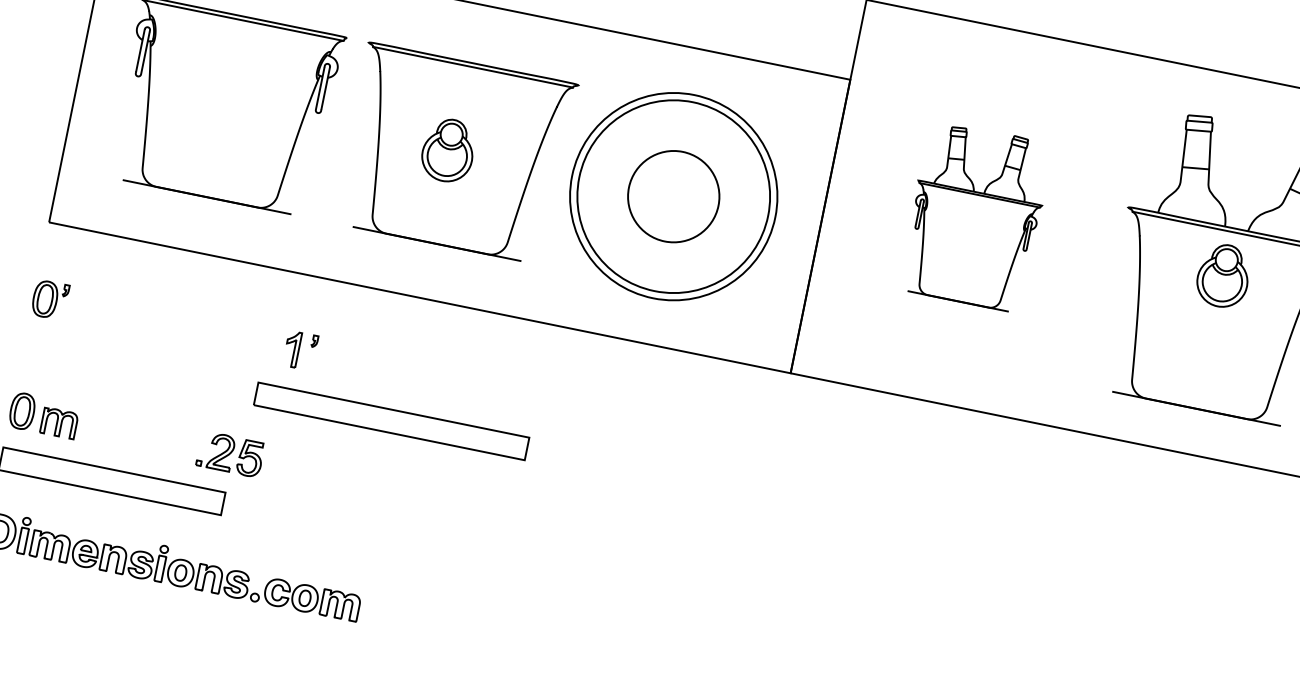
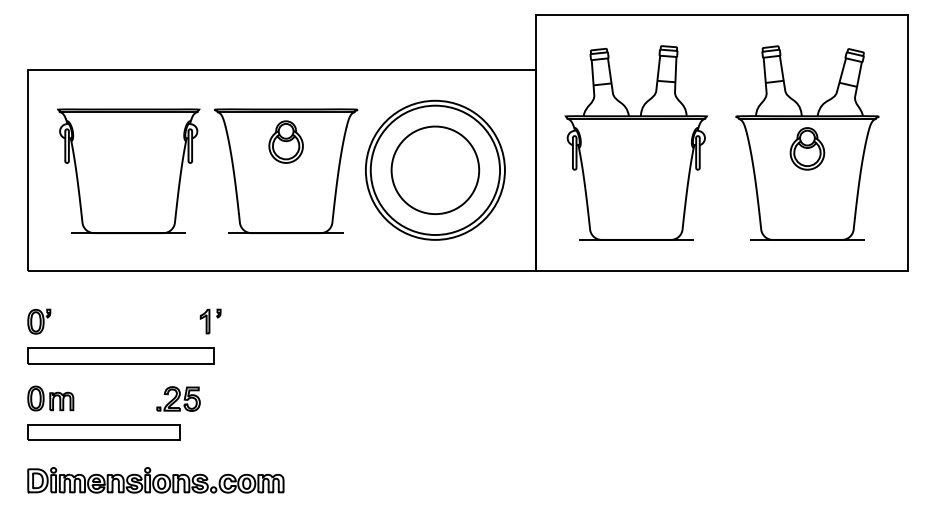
part: (447, 149) -> (285, 141), moved
circle: (673, 196) -> (435, 170), size x1.43
part: (975, 215) -> (636, 142), size x1.67
part: (390, 420) -> (120, 355), moved

